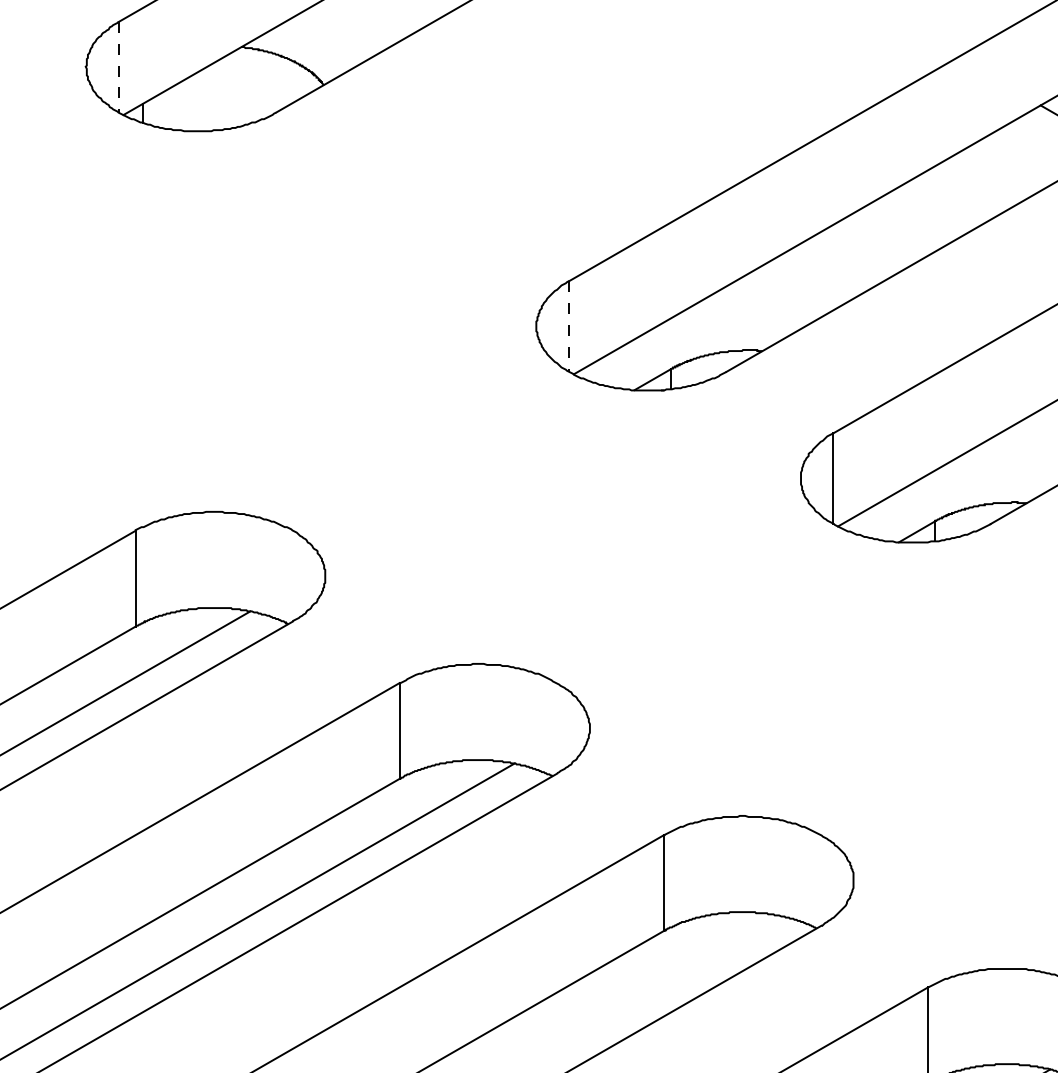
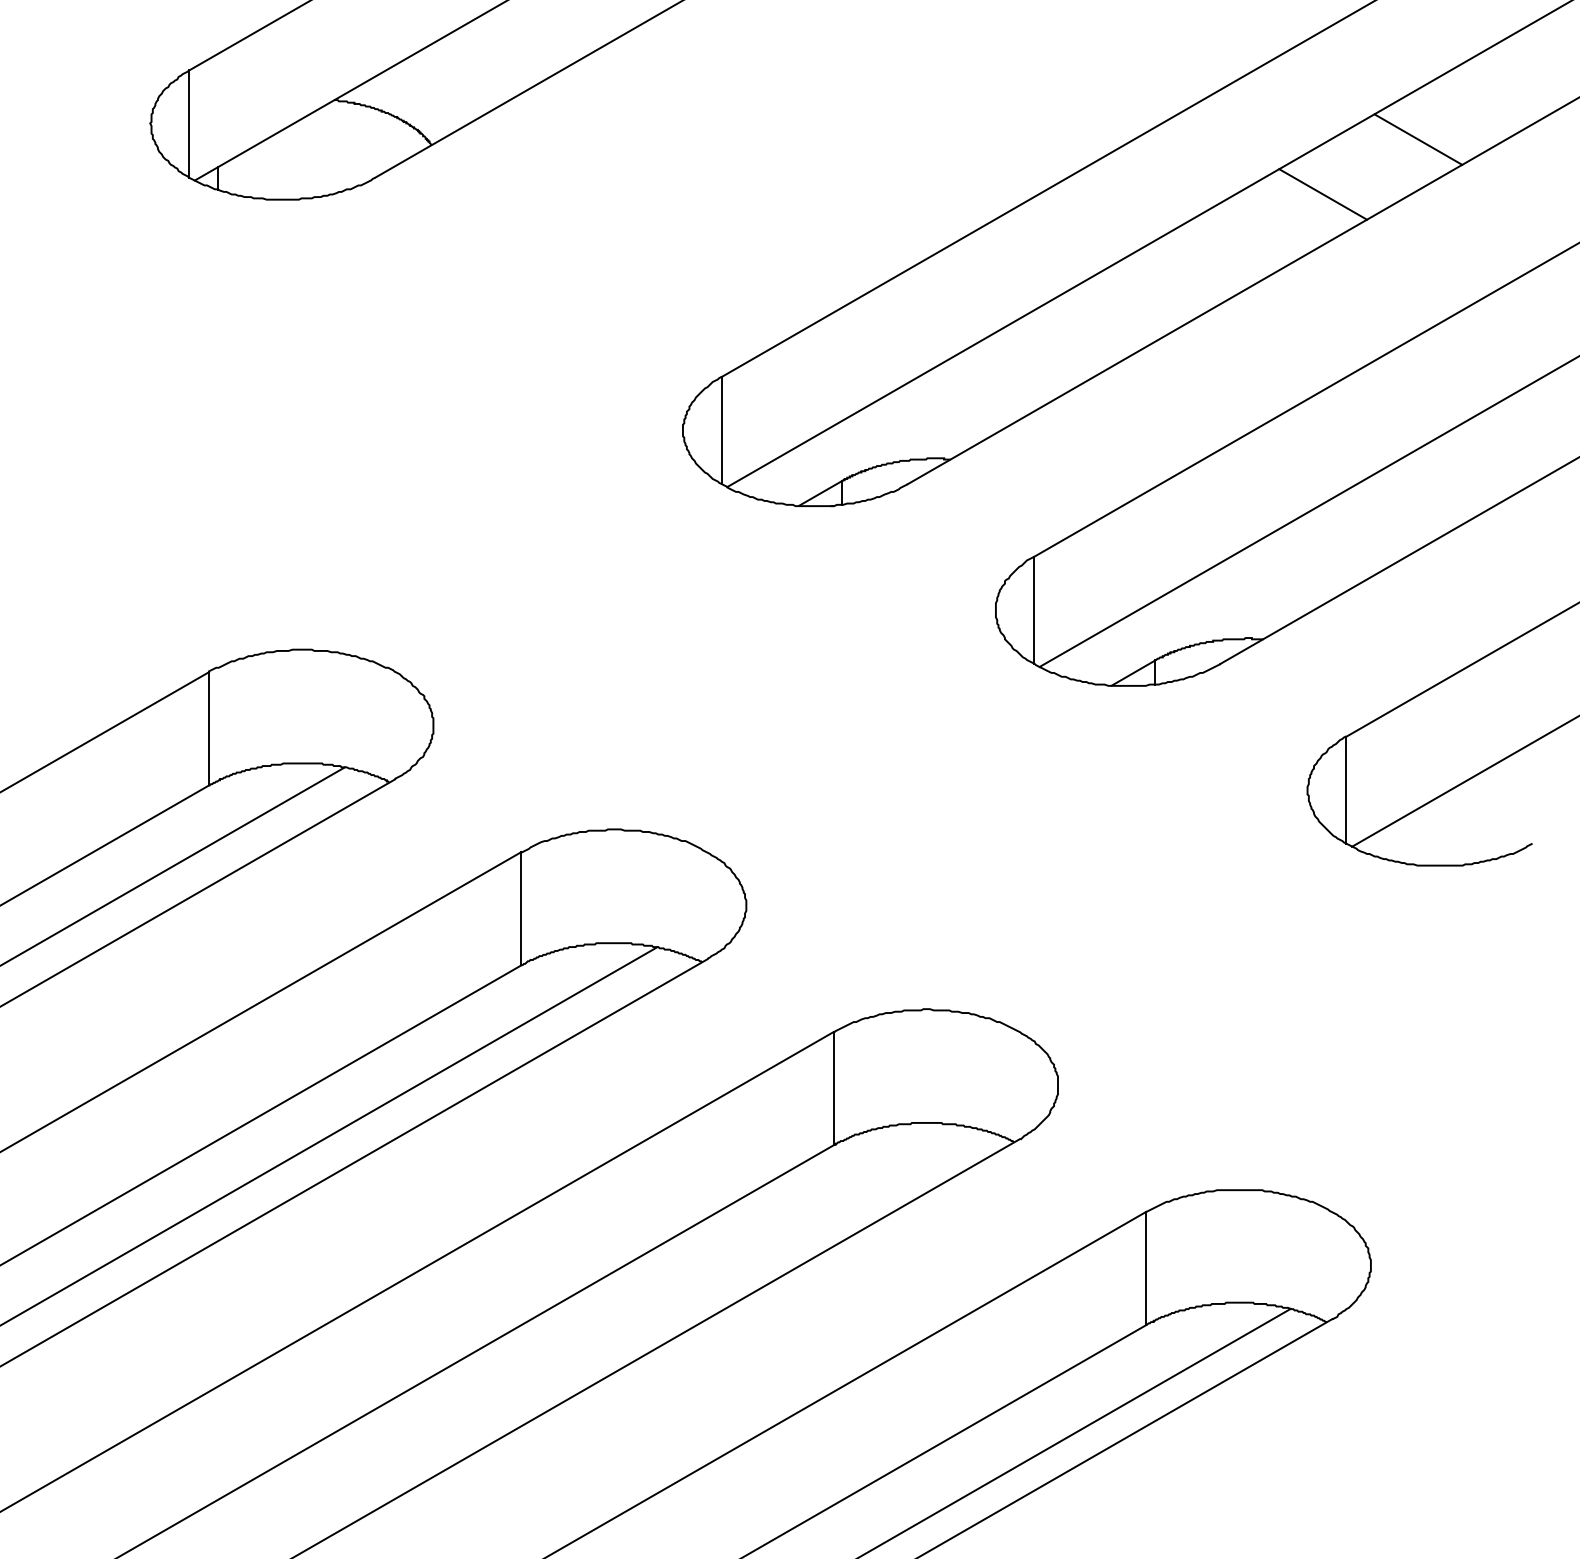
line: (118, 66) -> (189, 123), dashed -> solid
line: (568, 326) -> (721, 430), dashed -> solid

